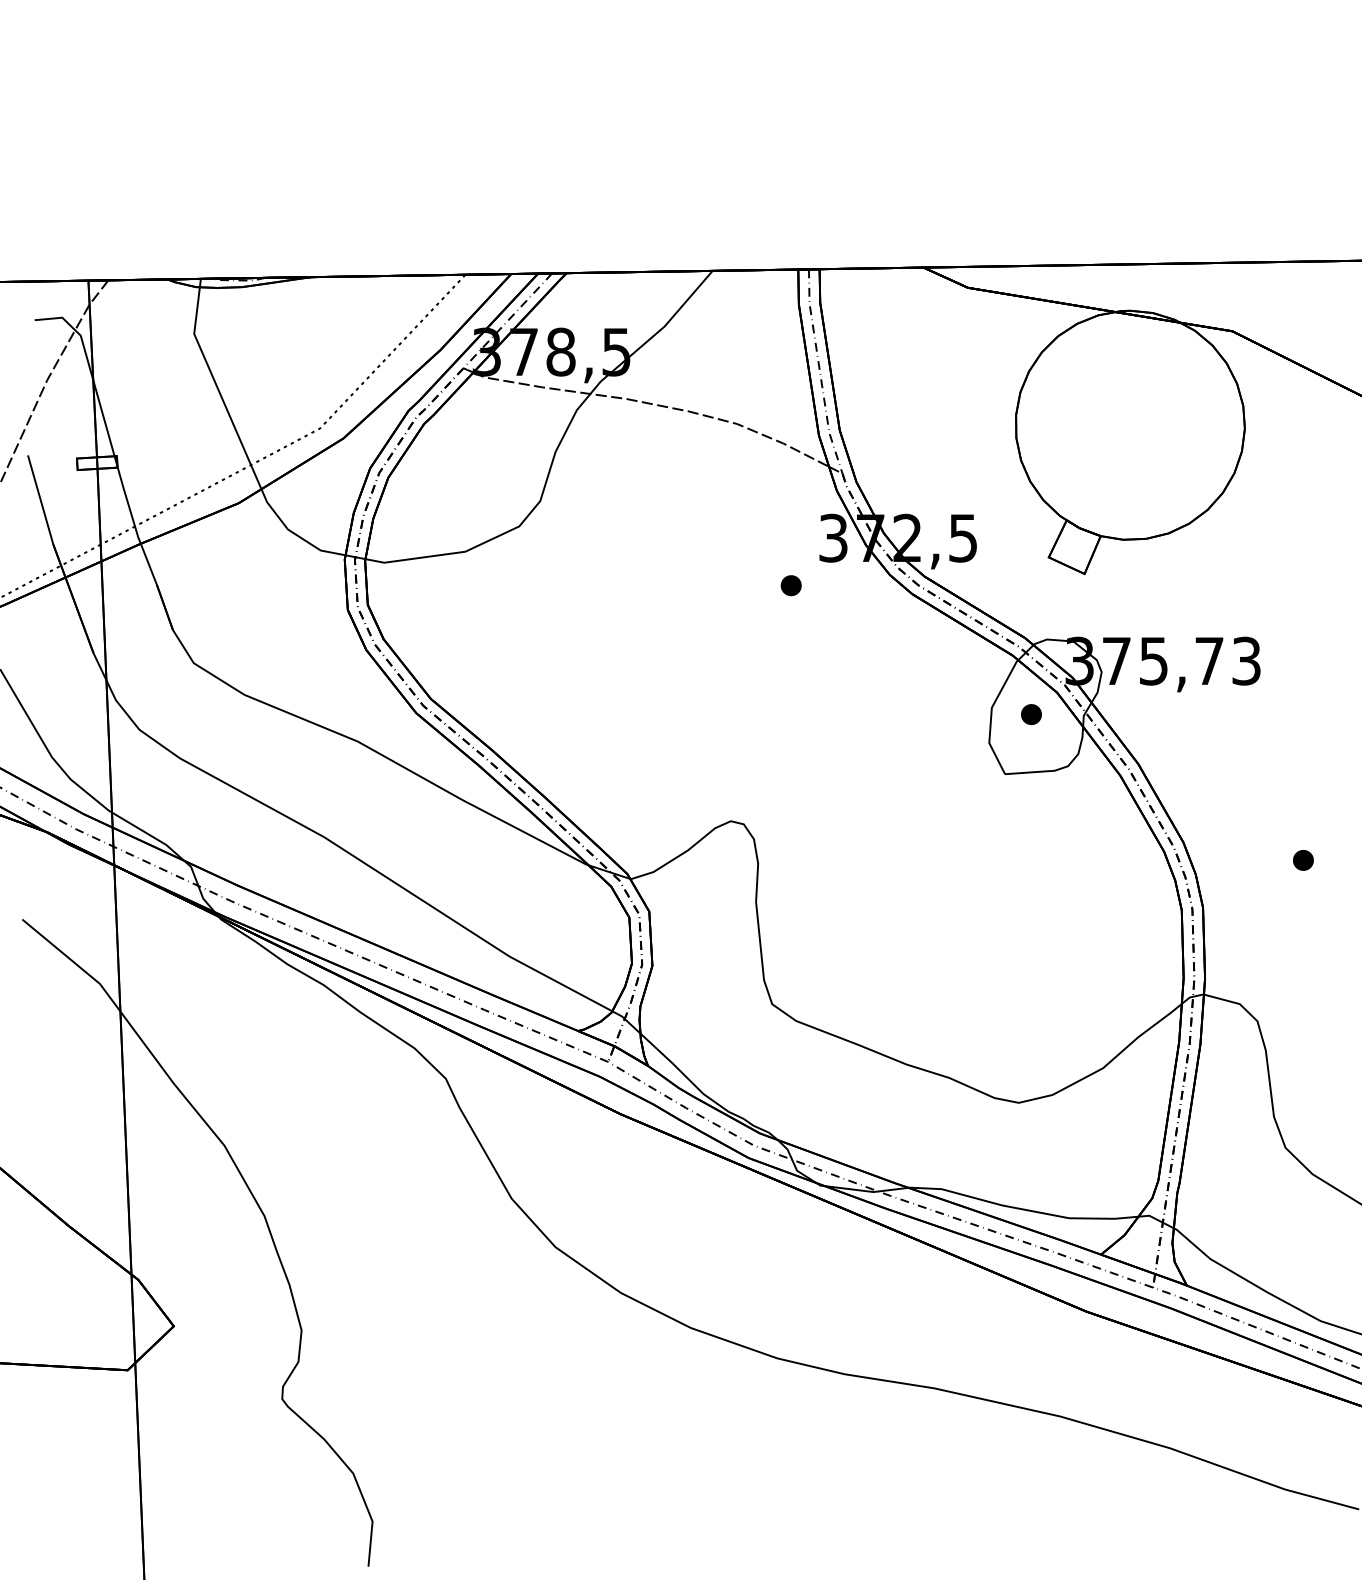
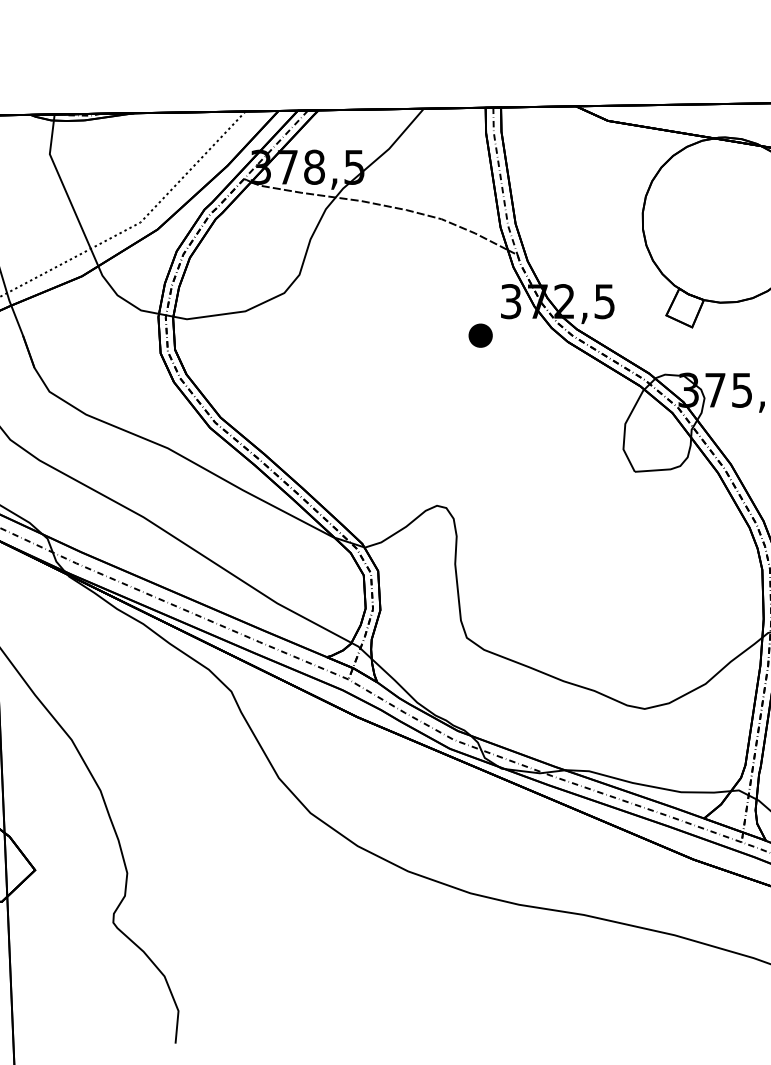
part: (790, 585) -> (480, 335), size x1.6
part: (1031, 714) -> (653, 428), removed

